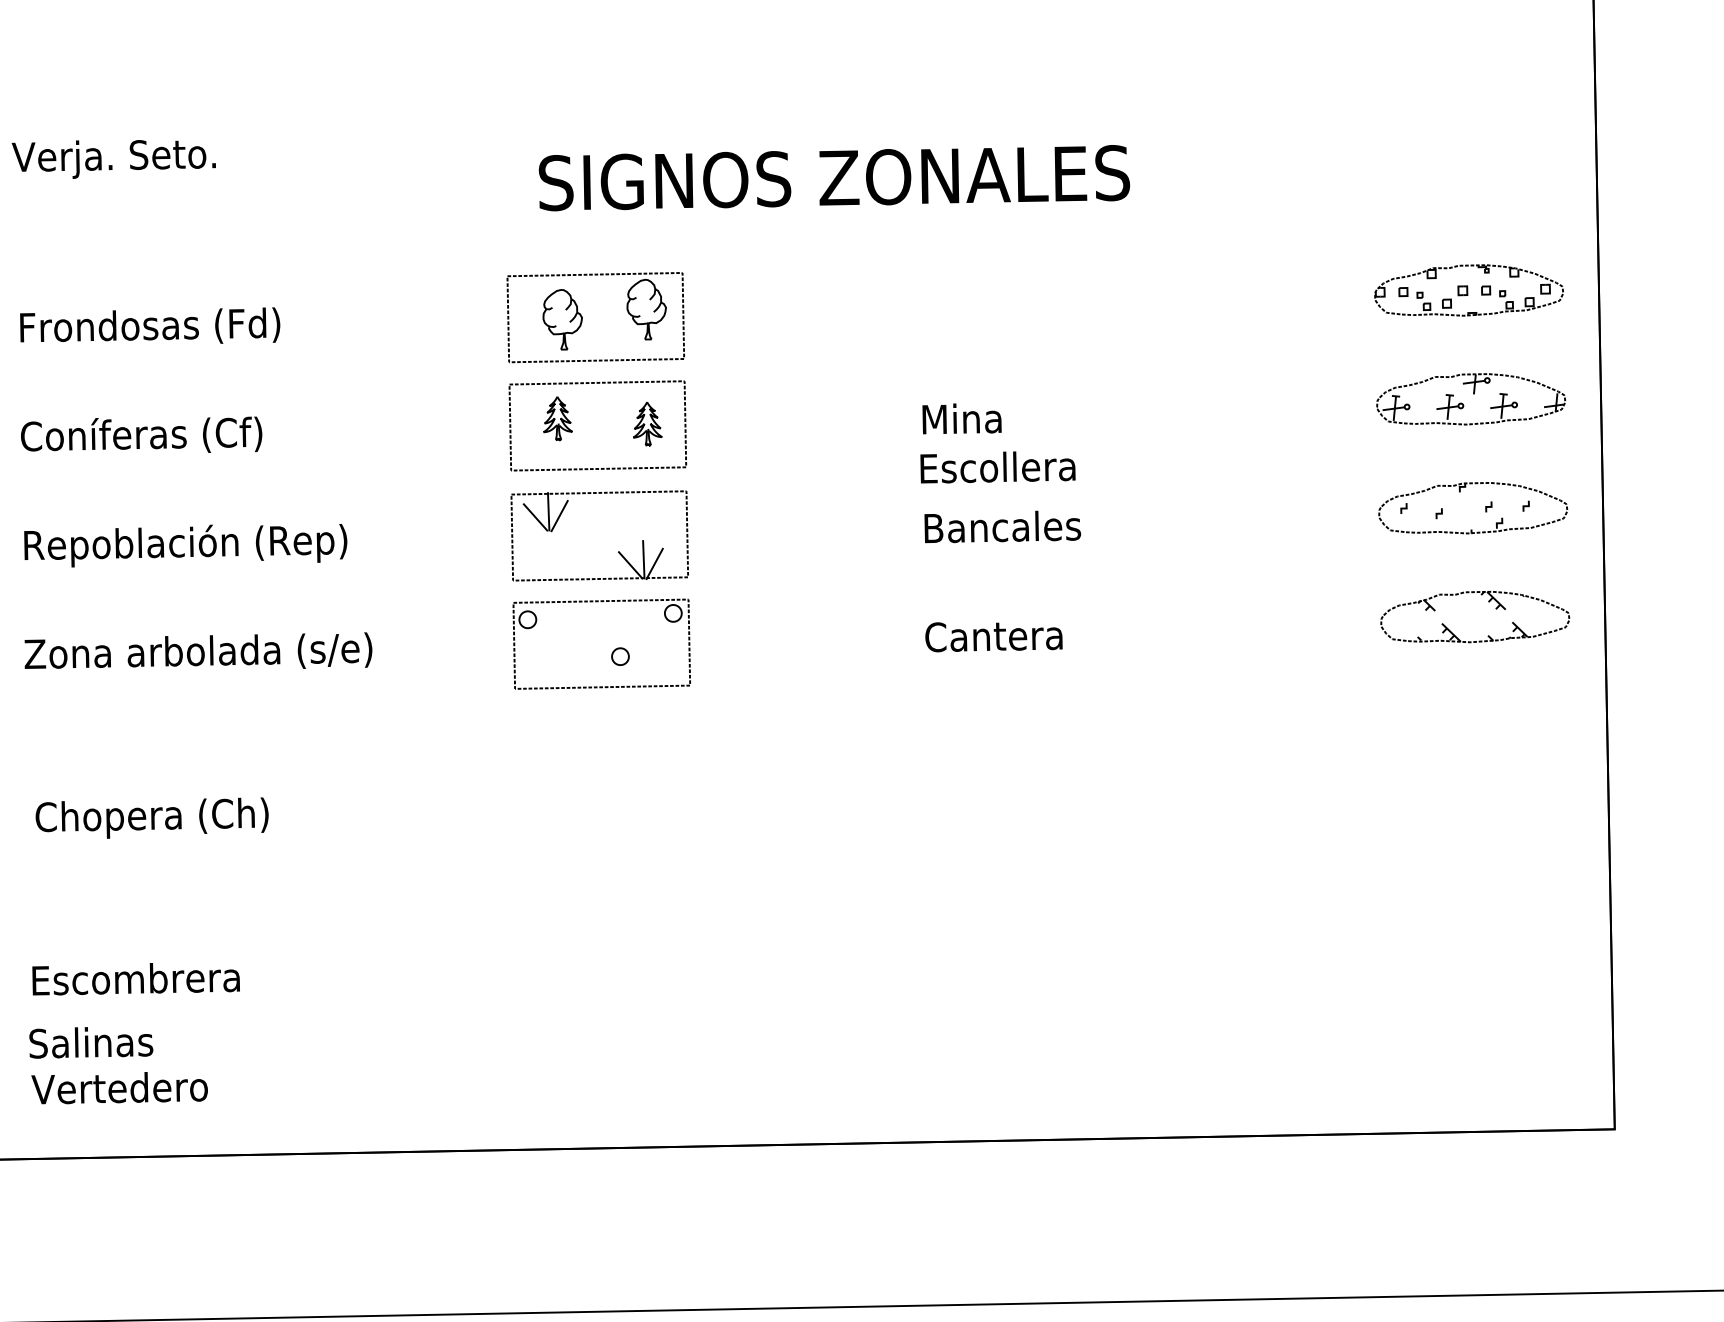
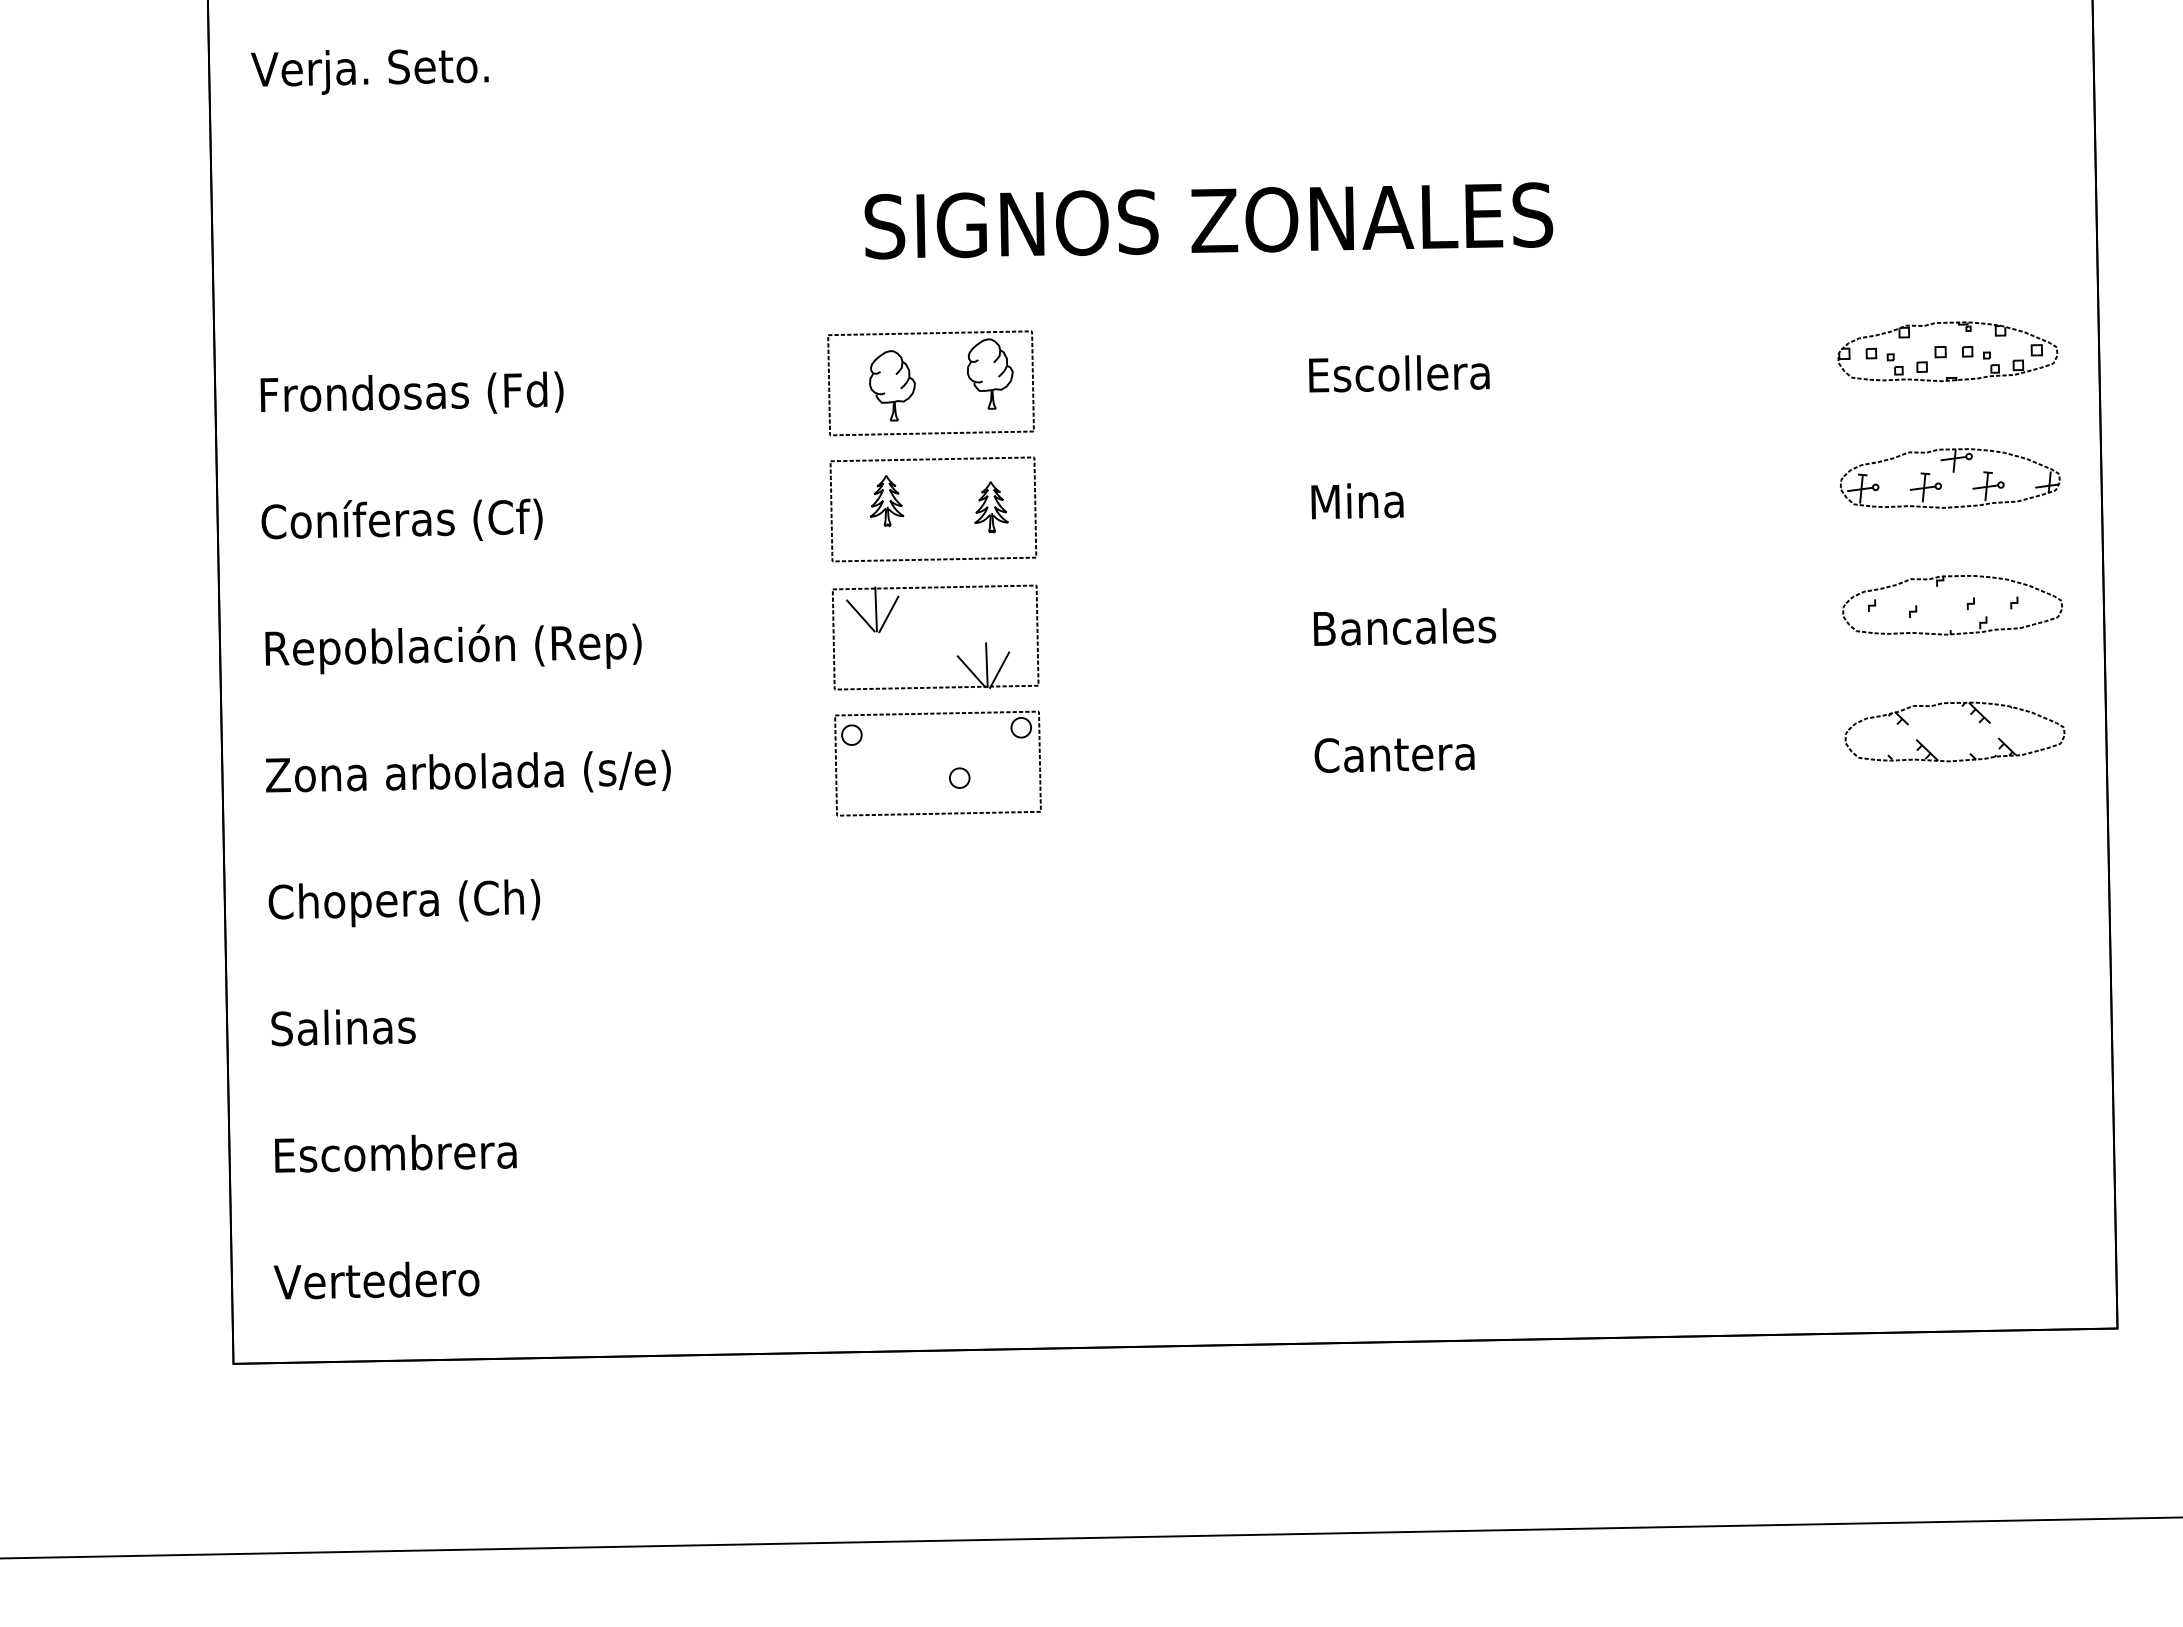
text: (113, 158) -> (369, 71), moved
text: (998, 467) -> (1399, 373), moved
text: (152, 818) -> (404, 903), moved
text: (91, 1042) -> (343, 1027), moved

